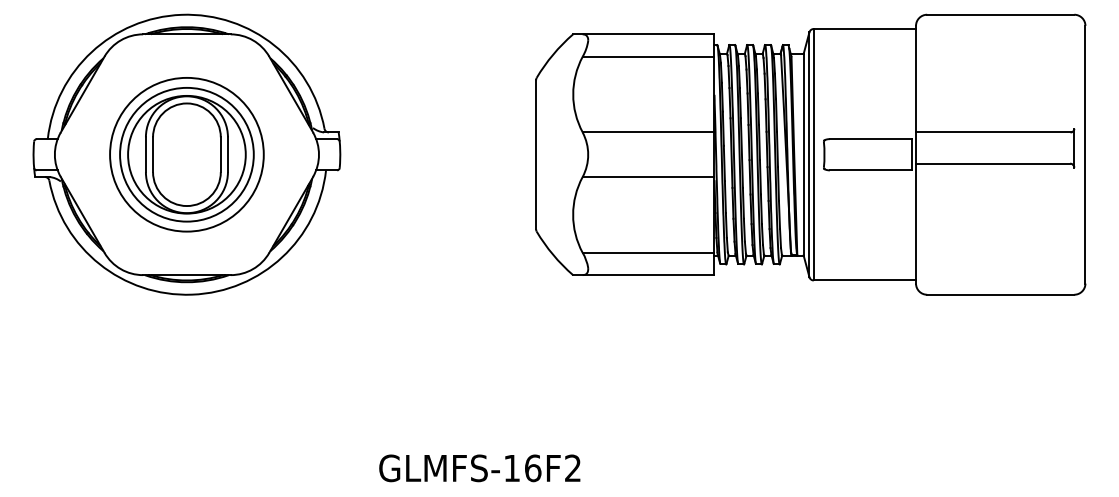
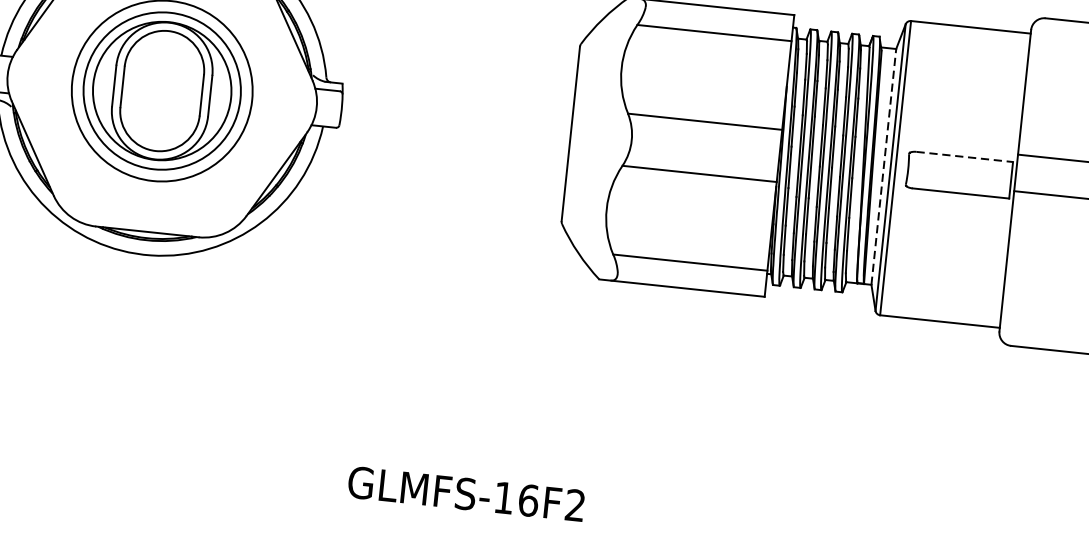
line: (871, 139) -> (965, 157), solid -> dashed
line: (803, 154) -> (883, 166), solid -> dashed

